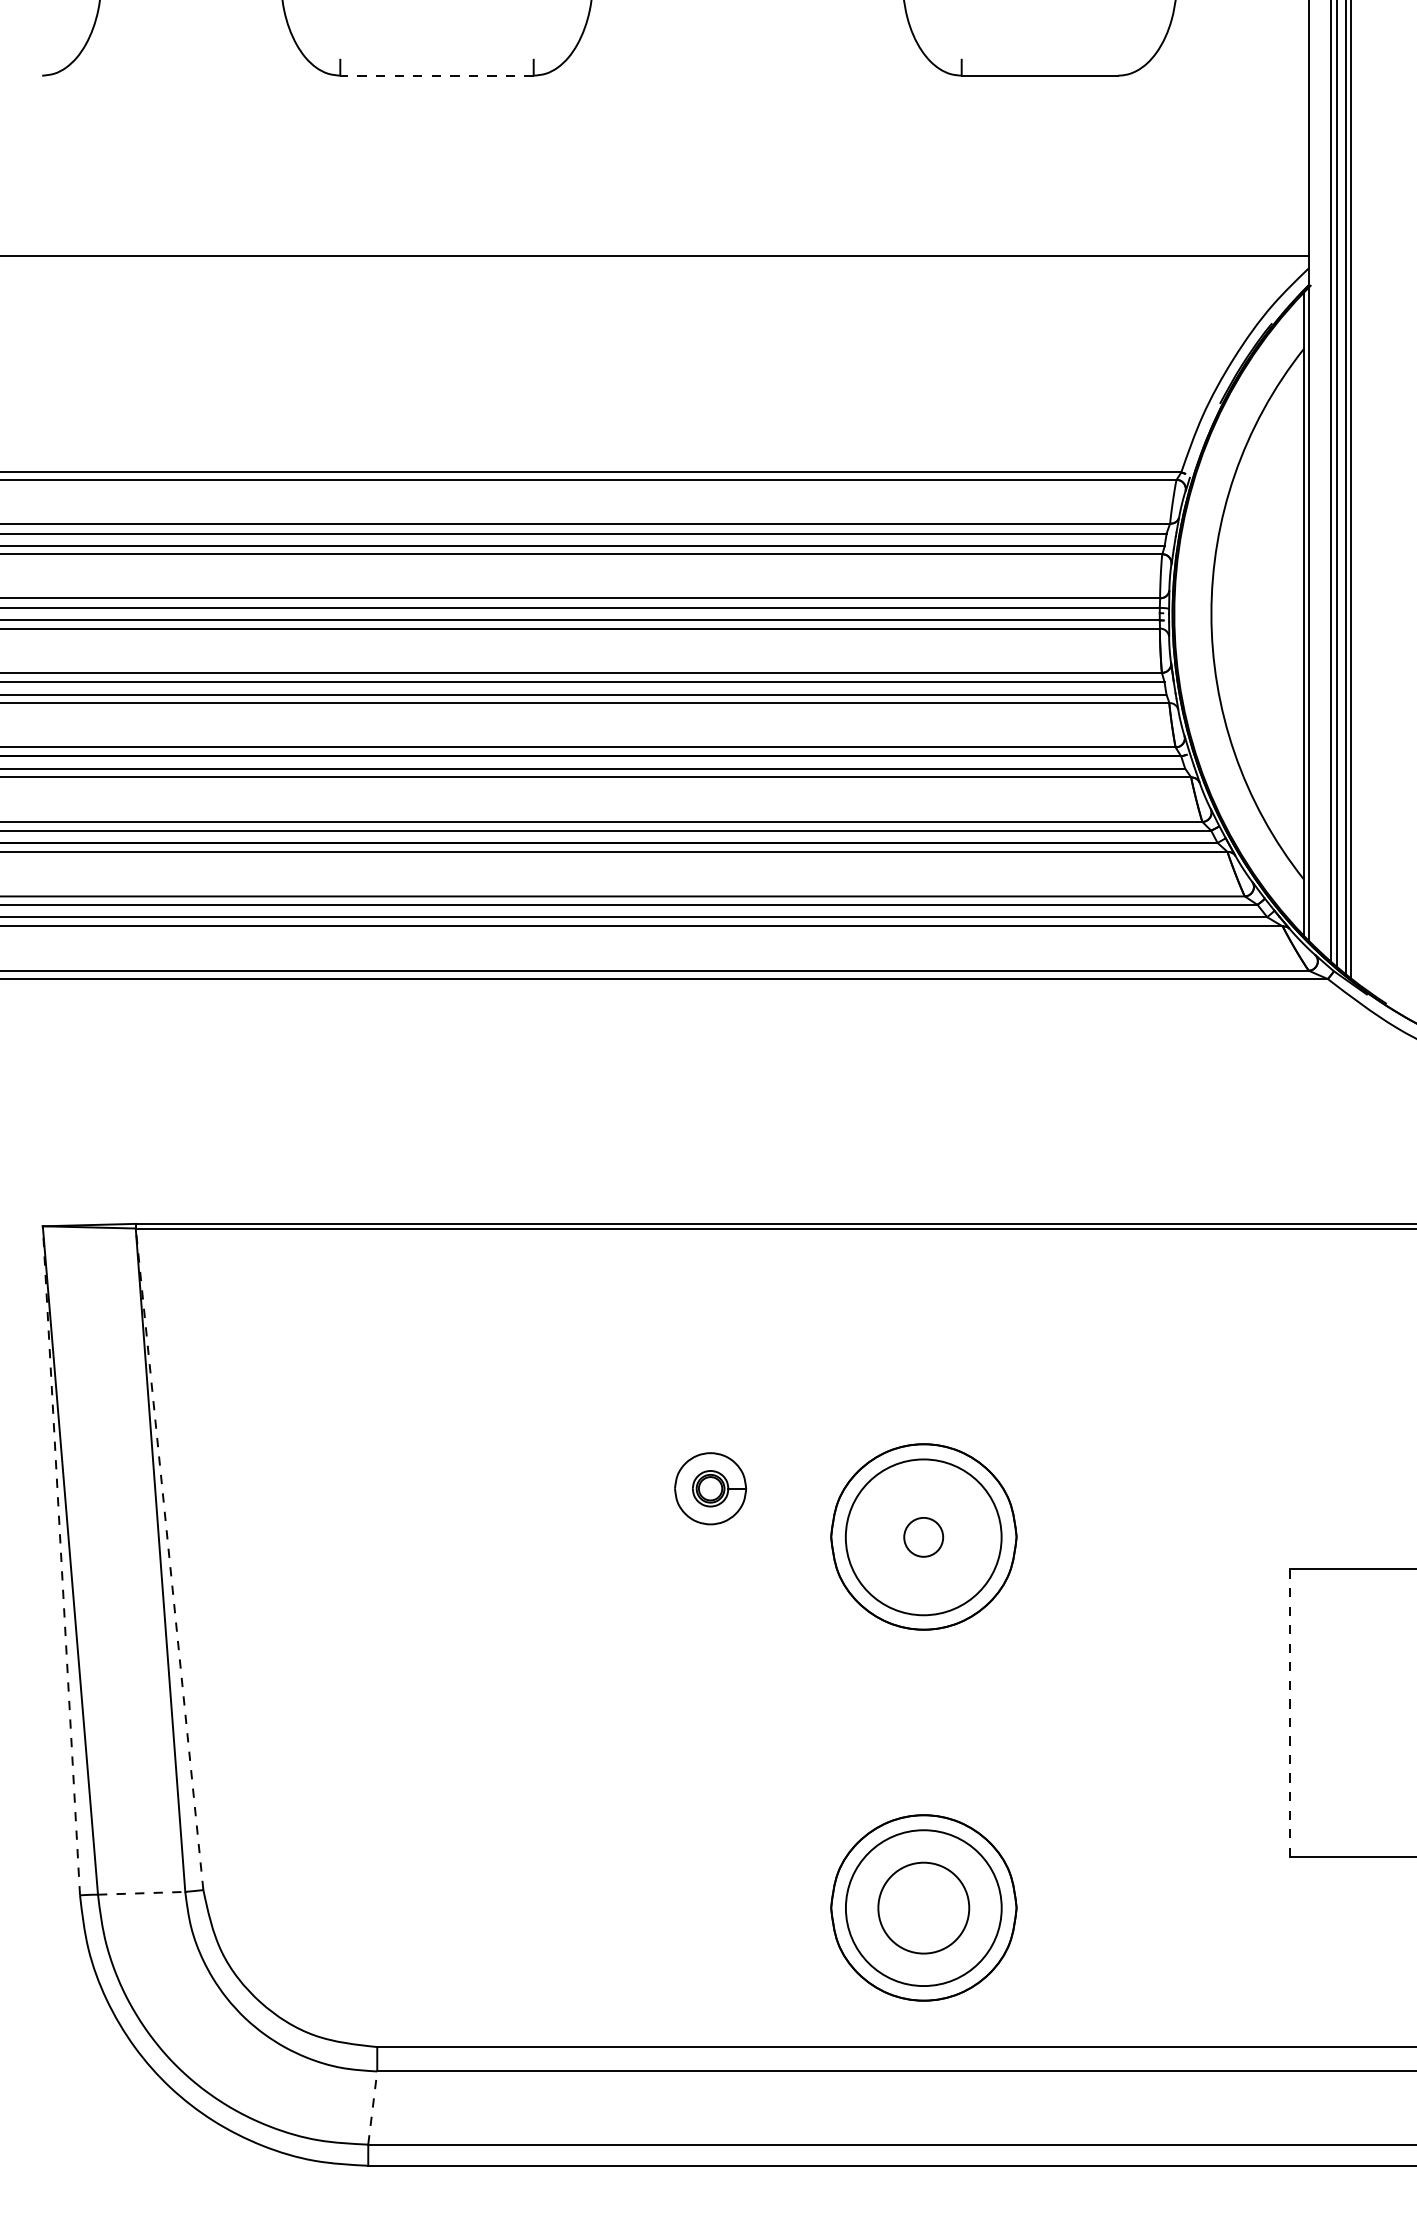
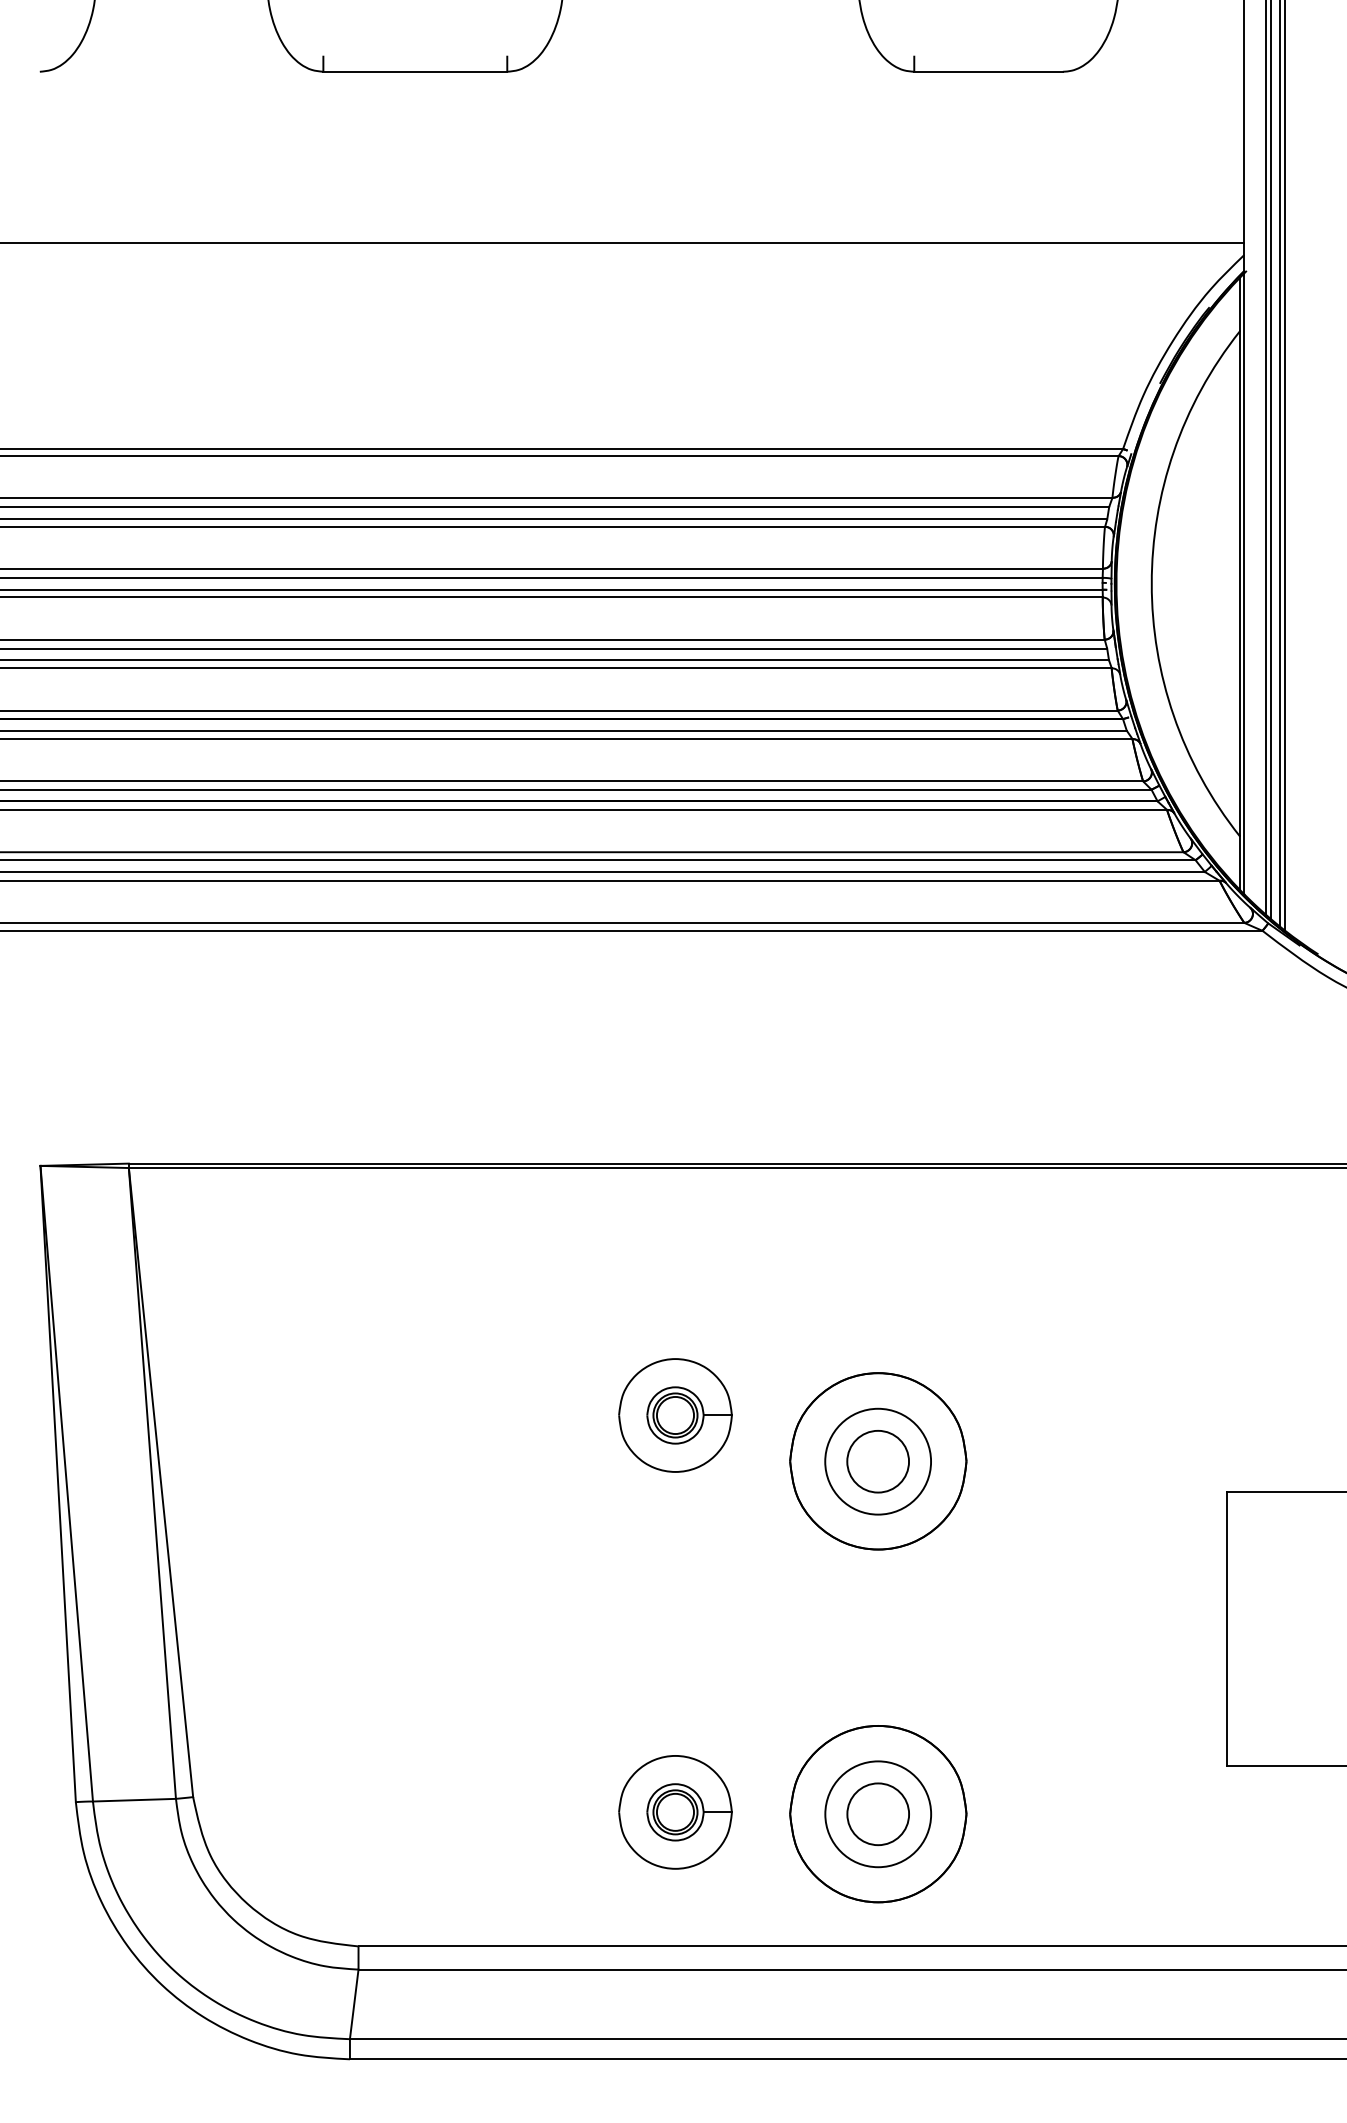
line: (437, 75) -> (415, 71), dashed -> solid
part: (710, 1488) -> (675, 1415), size x1.67
circle: (924, 1537) -> (878, 1461), size x0.71
circle: (924, 1537) -> (878, 1461), size x1.67
line: (169, 1559) -> (160, 1482), dashed -> solid
line: (61, 1561) -> (58, 1484), dashed -> solid
line: (1290, 1712) -> (1226, 1628), dashed -> solid
line: (141, 1893) -> (134, 1800), dashed -> solid
part: (710, 1906) -> (675, 1812), added
circle: (924, 1908) -> (878, 1814), size x0.71
circle: (924, 1908) -> (878, 1814), size x0.71
line: (373, 2108) -> (354, 2004), dashed -> solid

